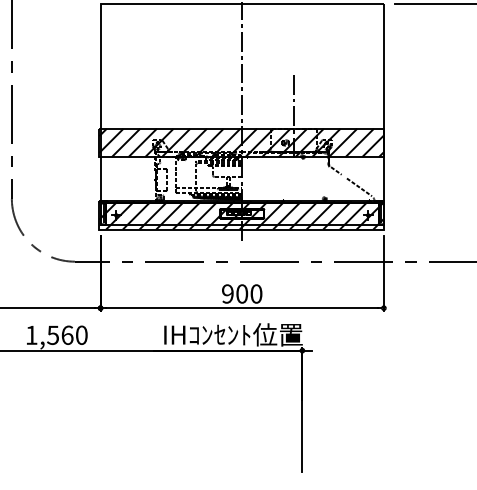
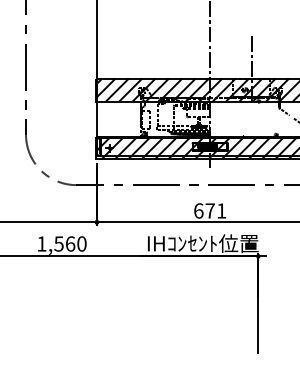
text: (242, 293) -> (210, 210), 900 -> 671

